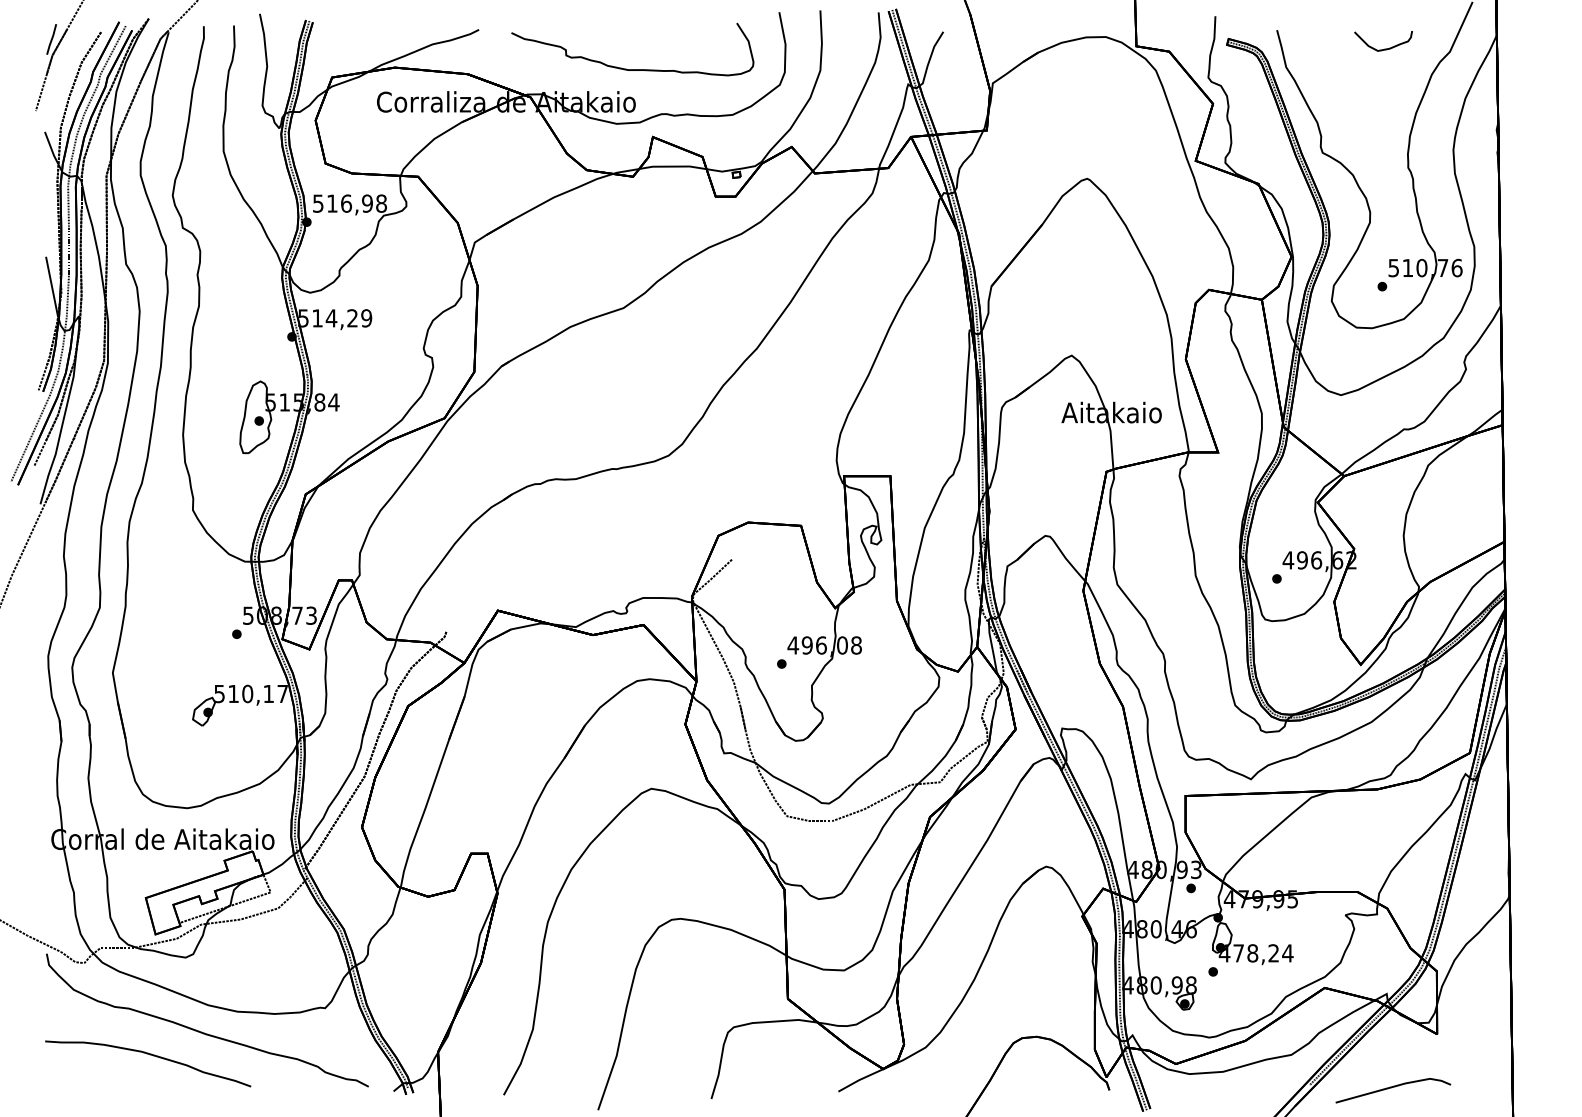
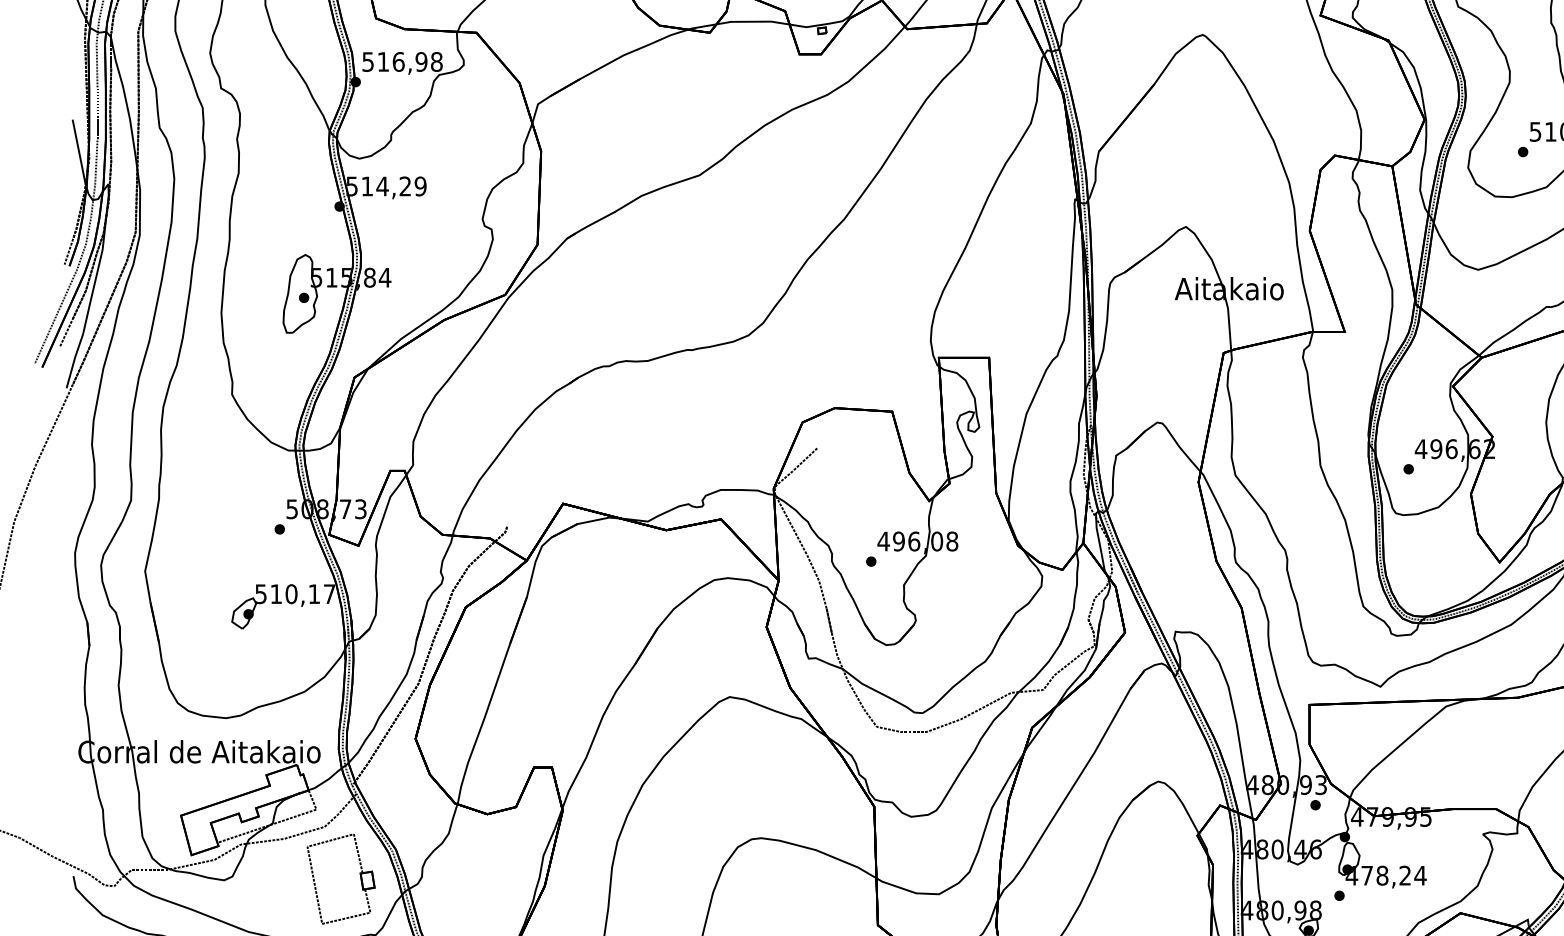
part: (310, 954) -> (359, 876), added

